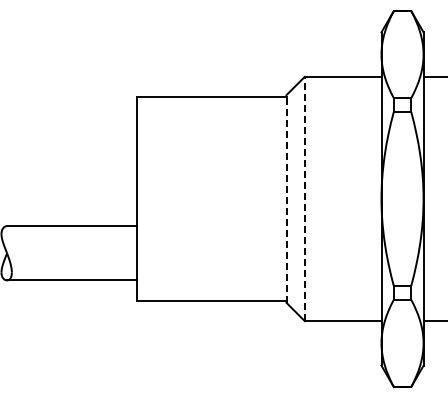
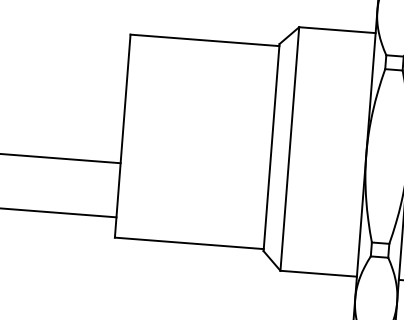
line: (304, 198) -> (289, 148), dashed -> solid
line: (286, 199) -> (271, 148), dashed -> solid

